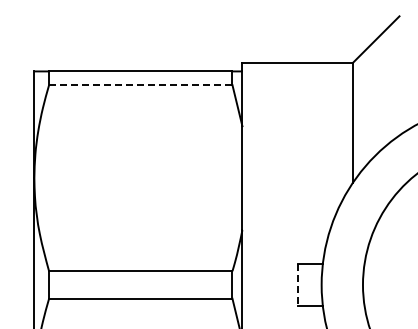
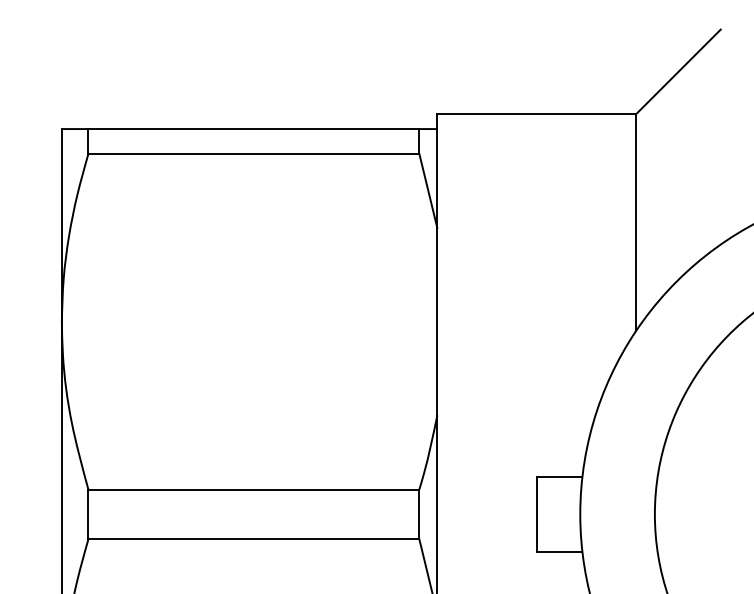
line: (140, 85) -> (253, 154), dashed -> solid
line: (297, 284) -> (536, 513), dashed -> solid

